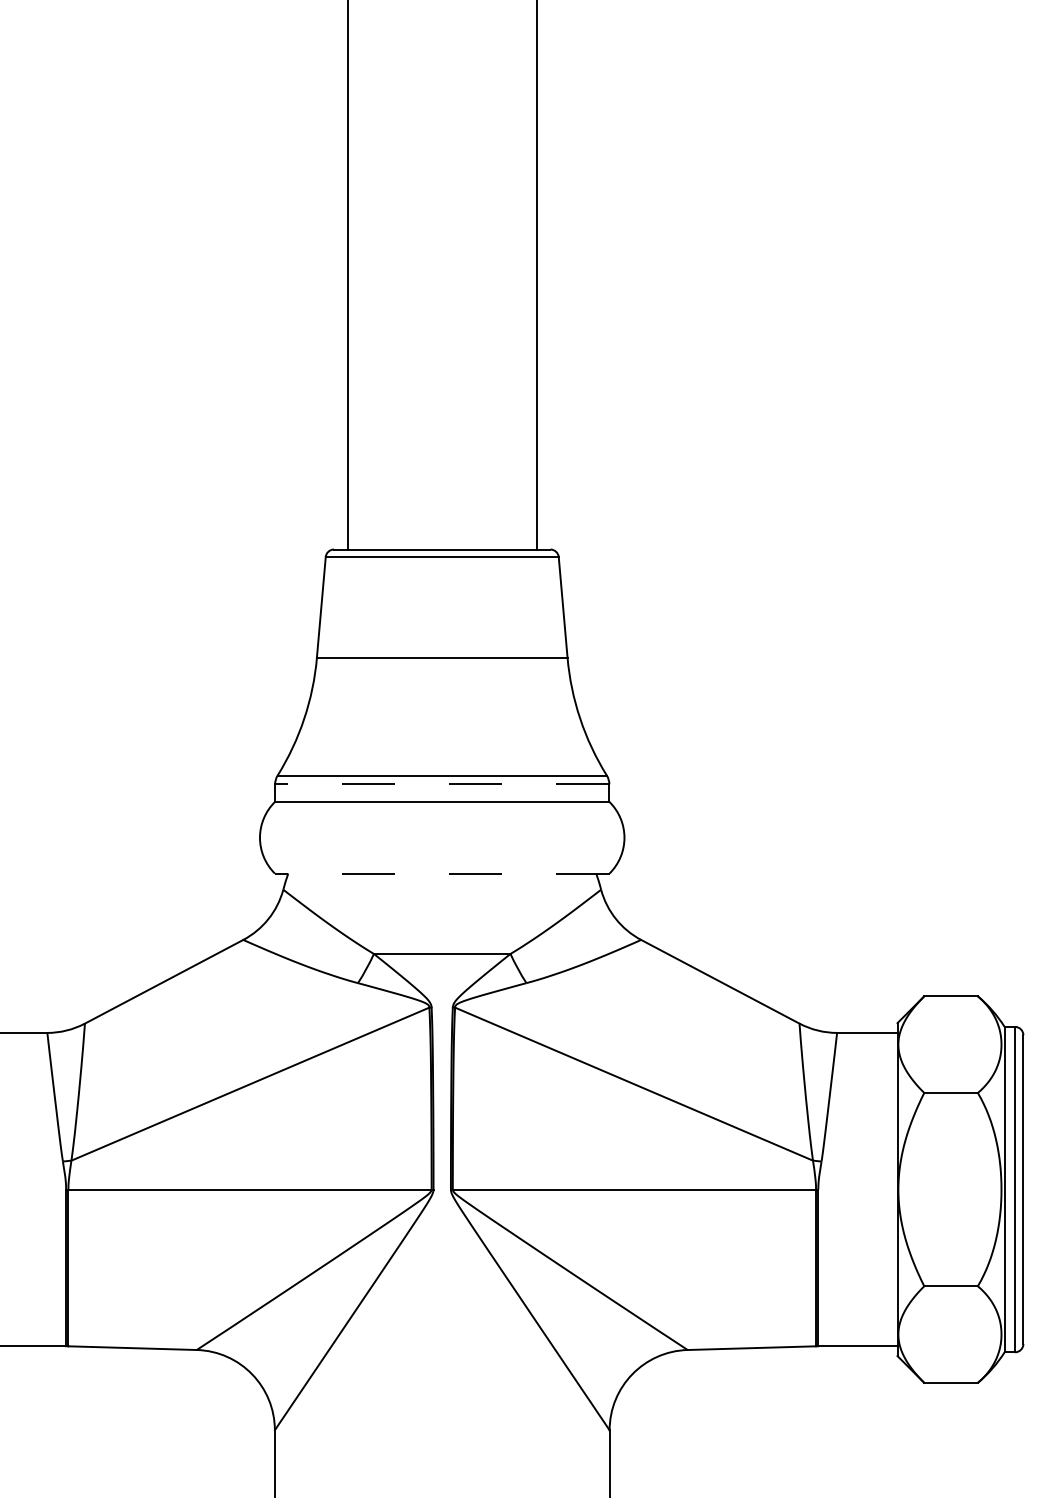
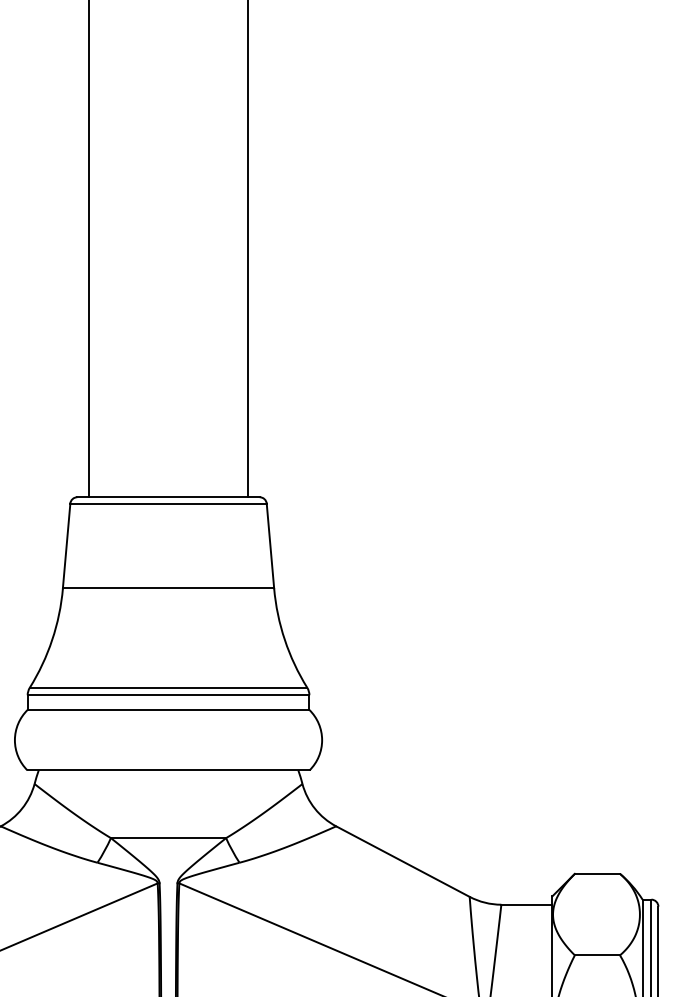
line: (441, 784) -> (167, 695), dashed -> solid
line: (441, 873) -> (167, 770), dashed -> solid

